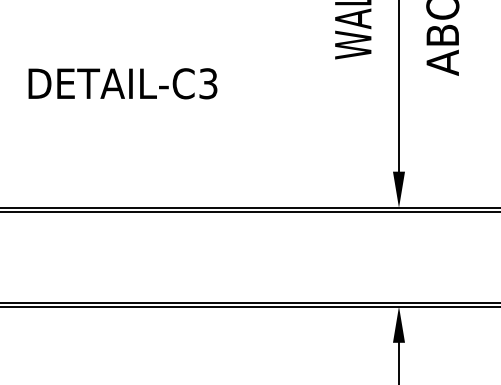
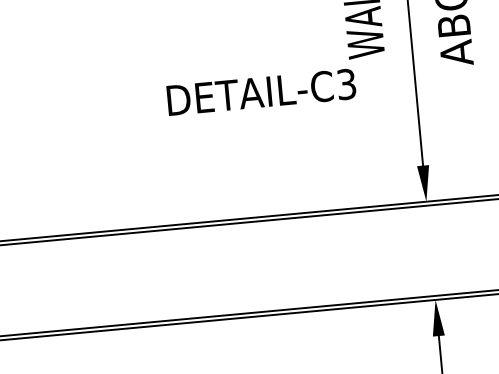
text: (122, 83) -> (261, 92), moved

